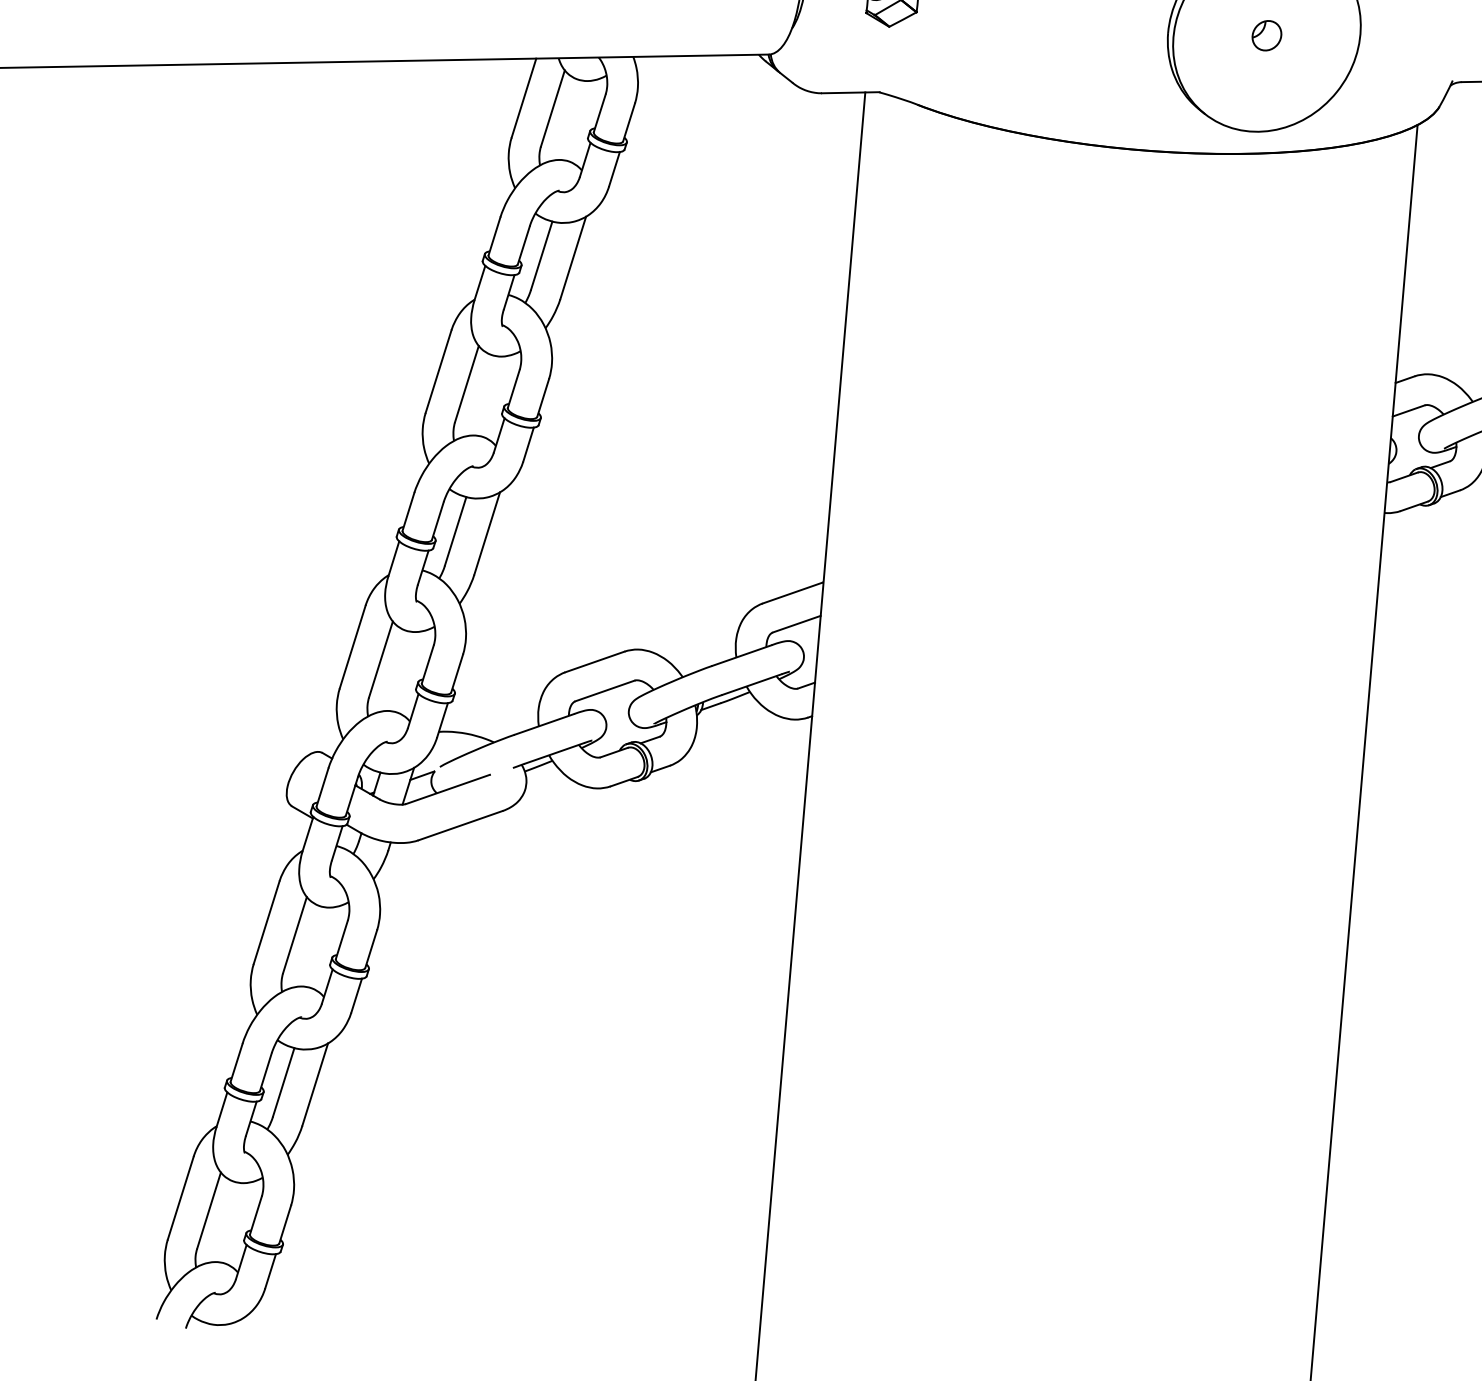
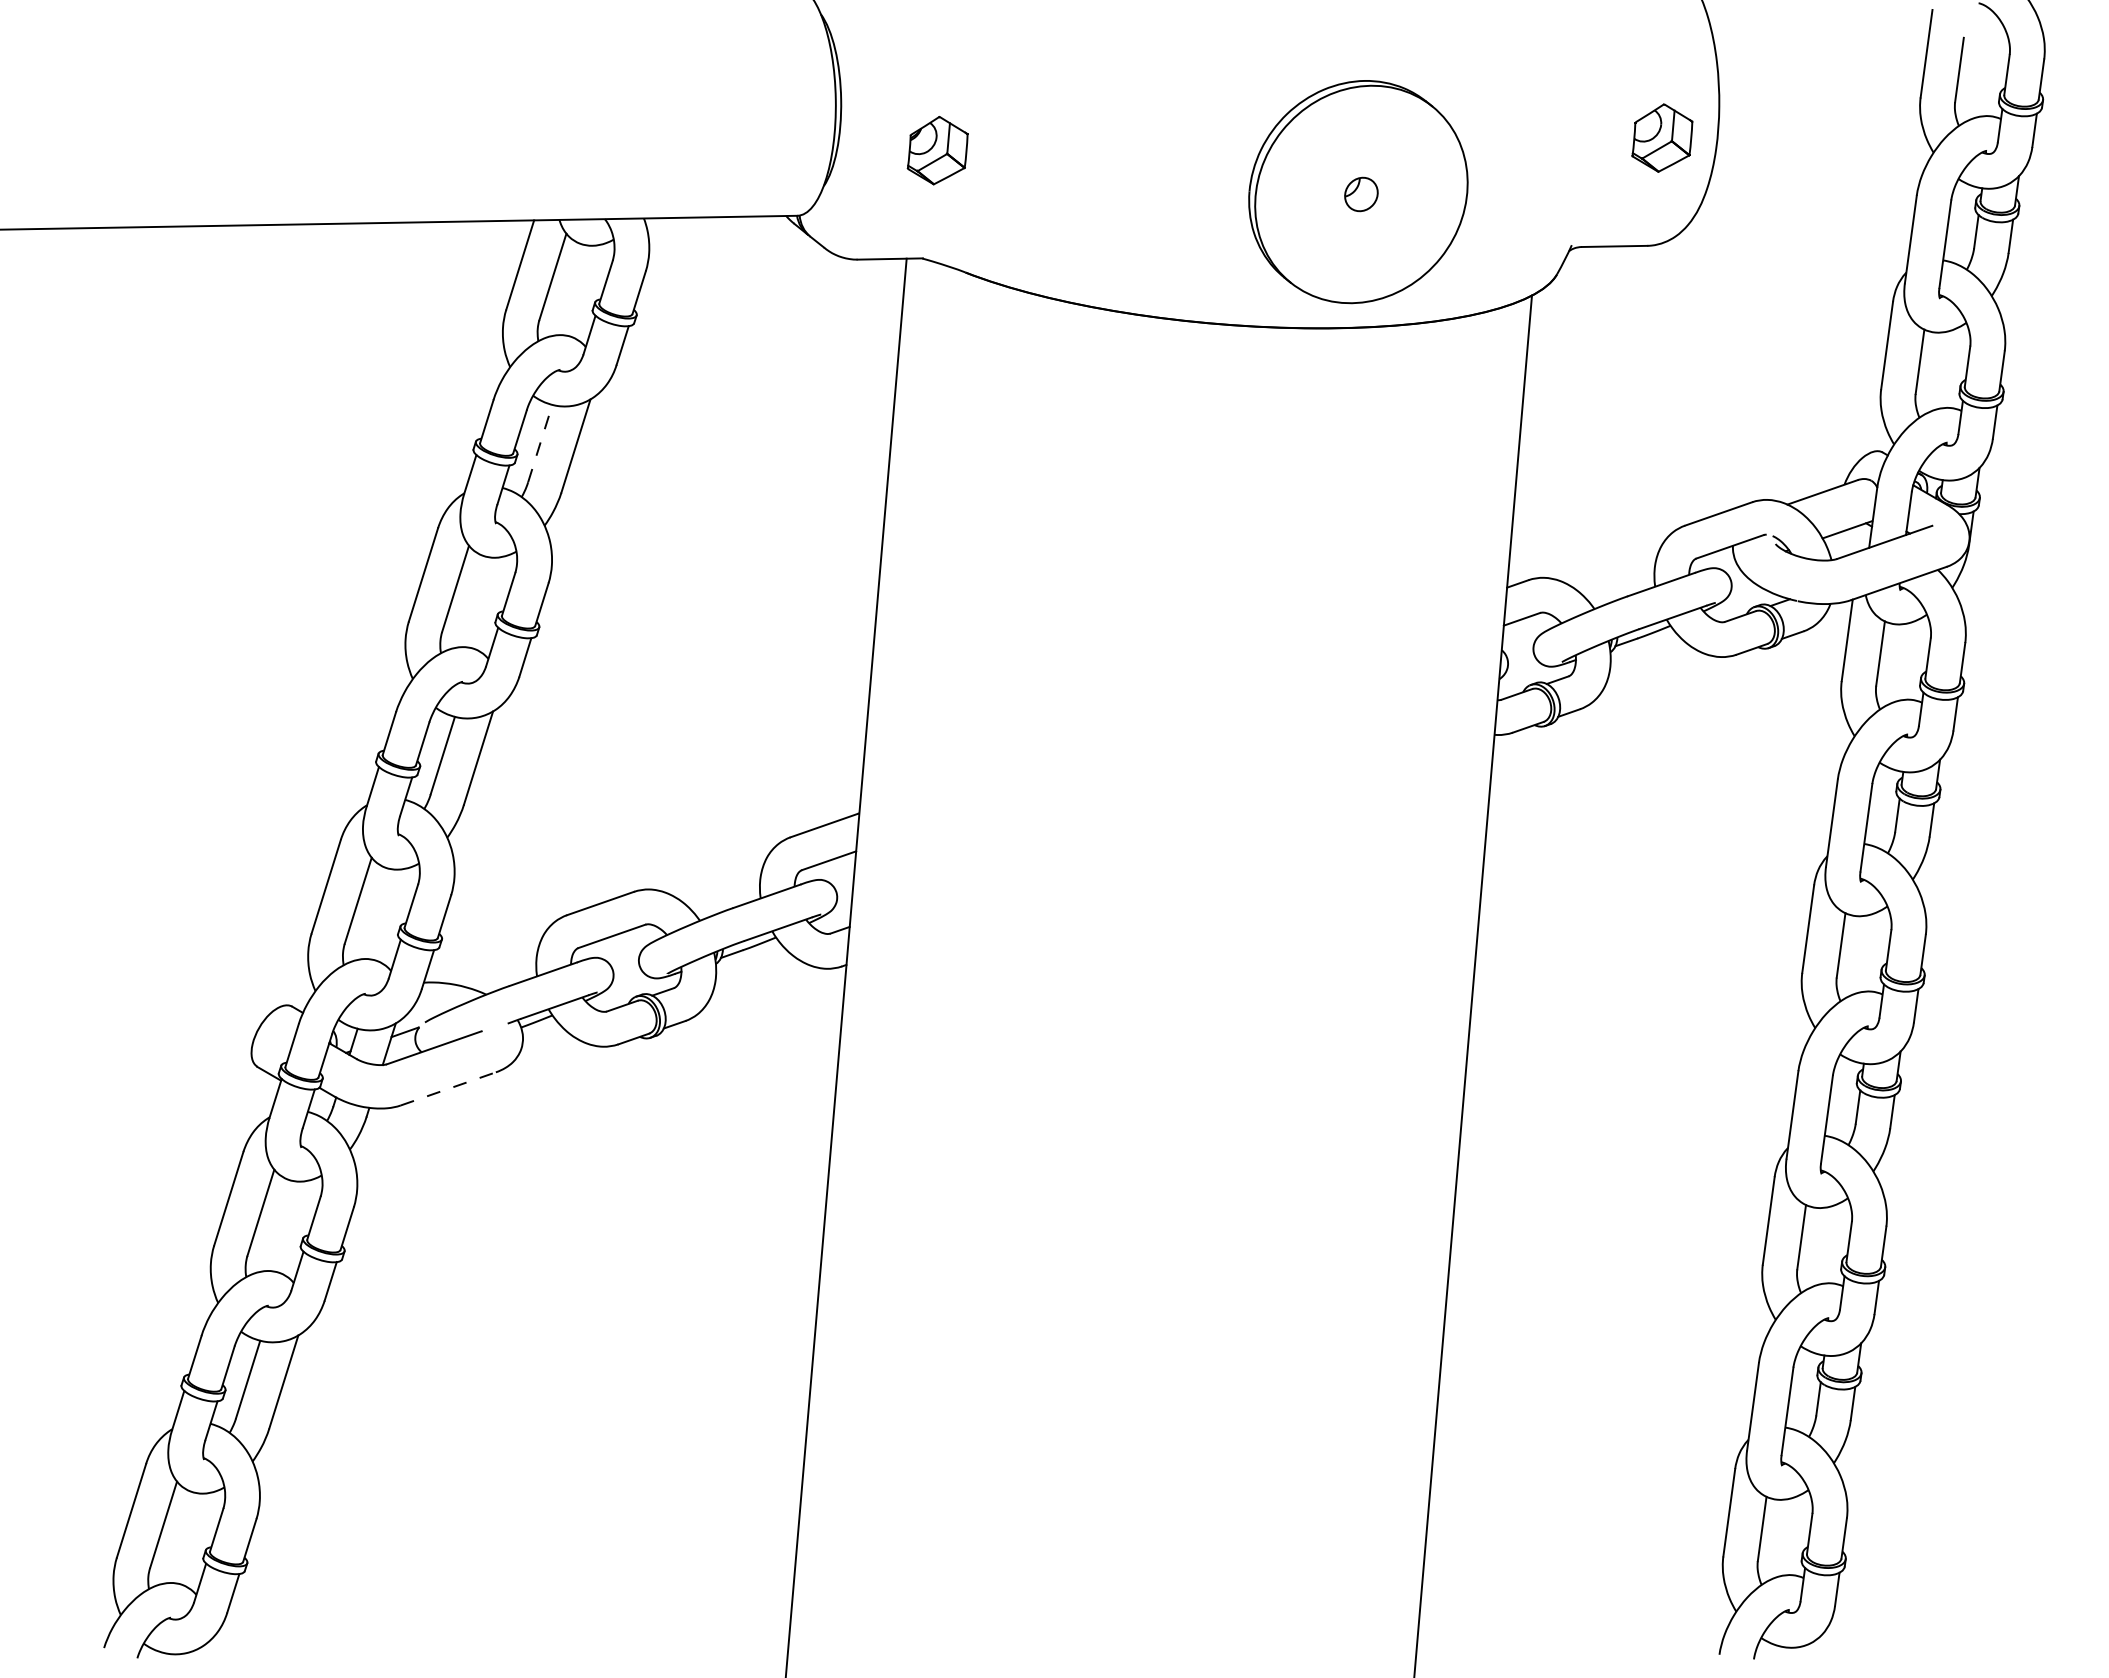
line: (541, 255) -> (540, 443), solid -> dashed
line: (460, 825) -> (448, 1088), solid -> dashed

